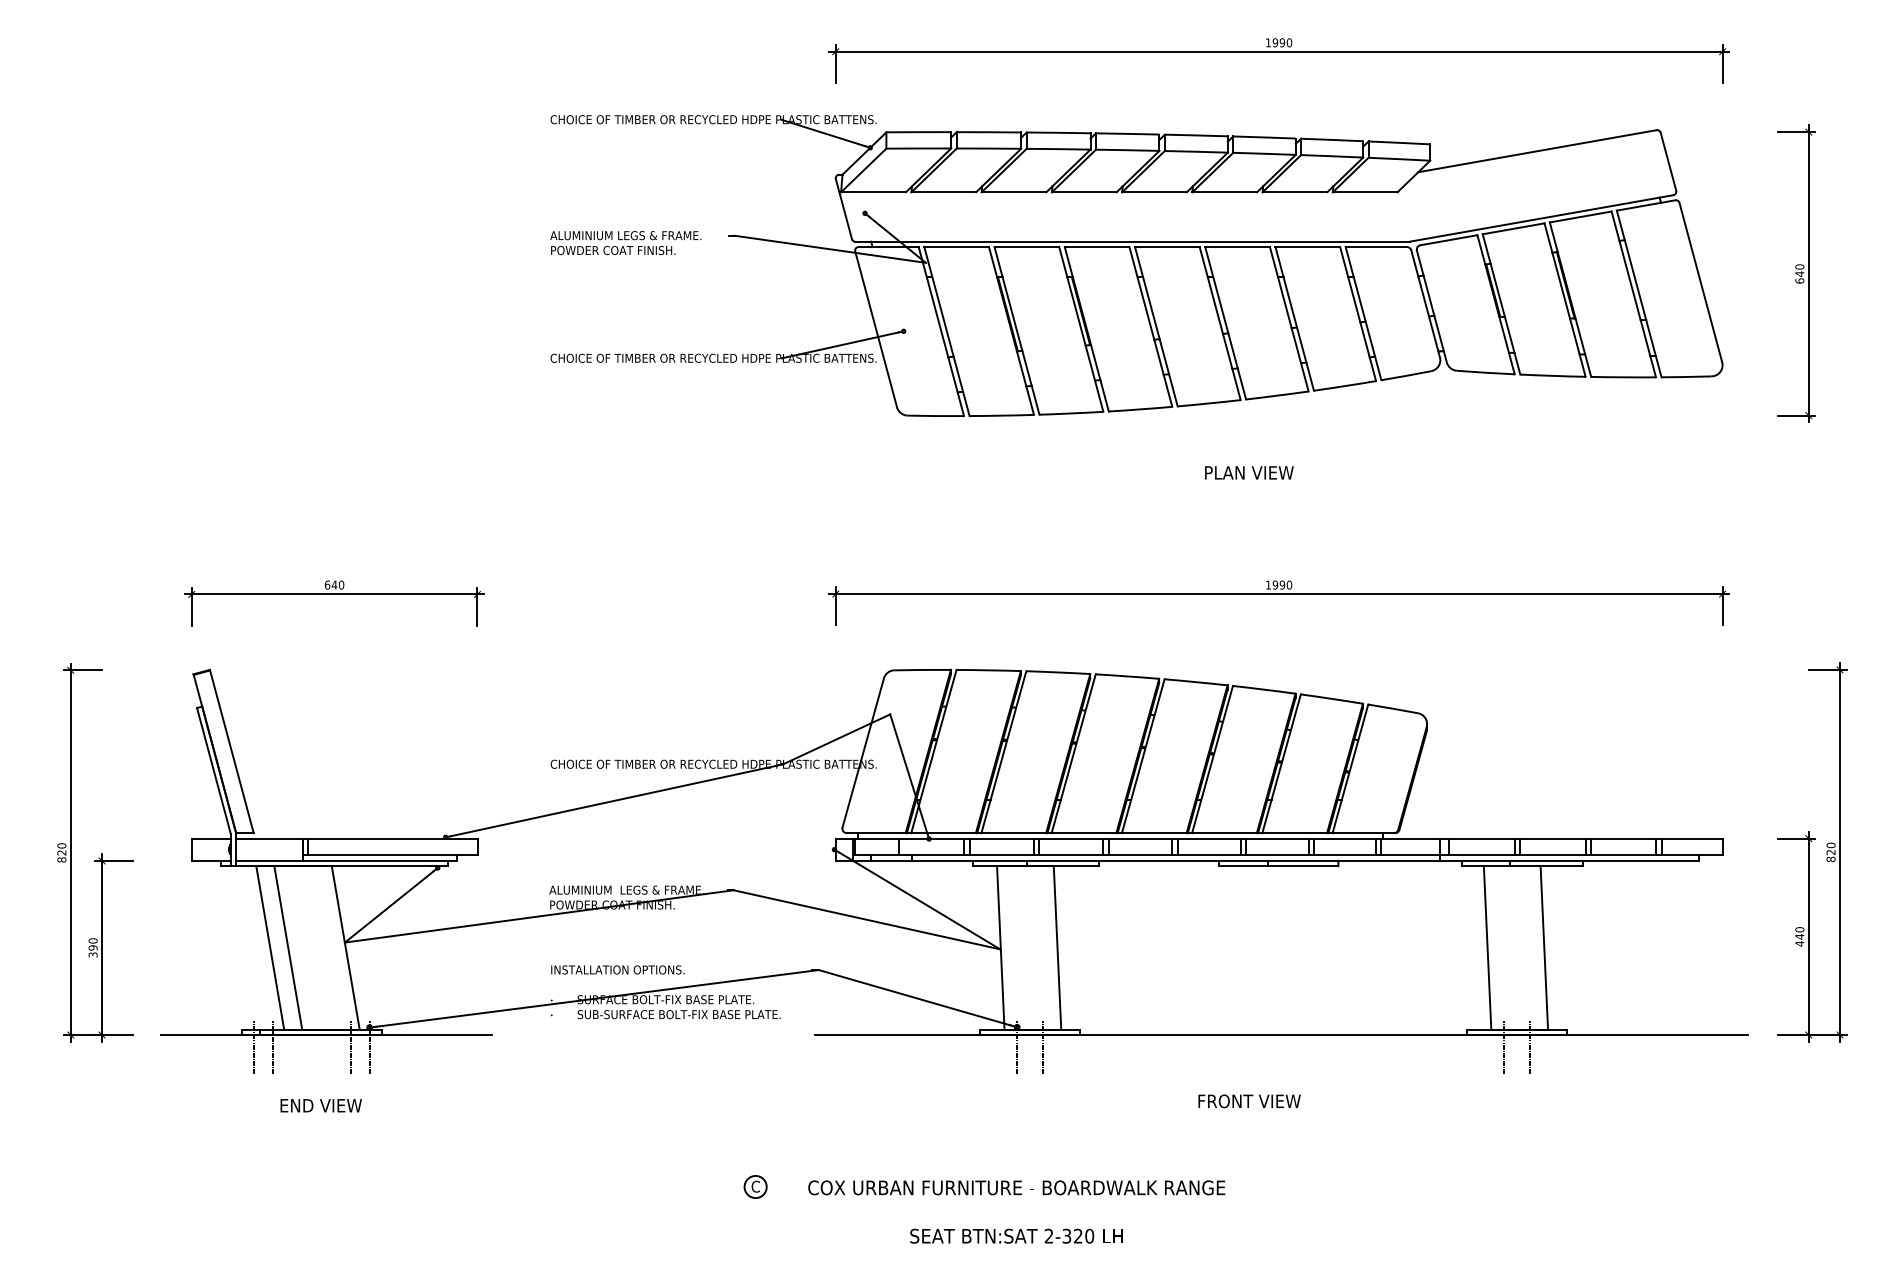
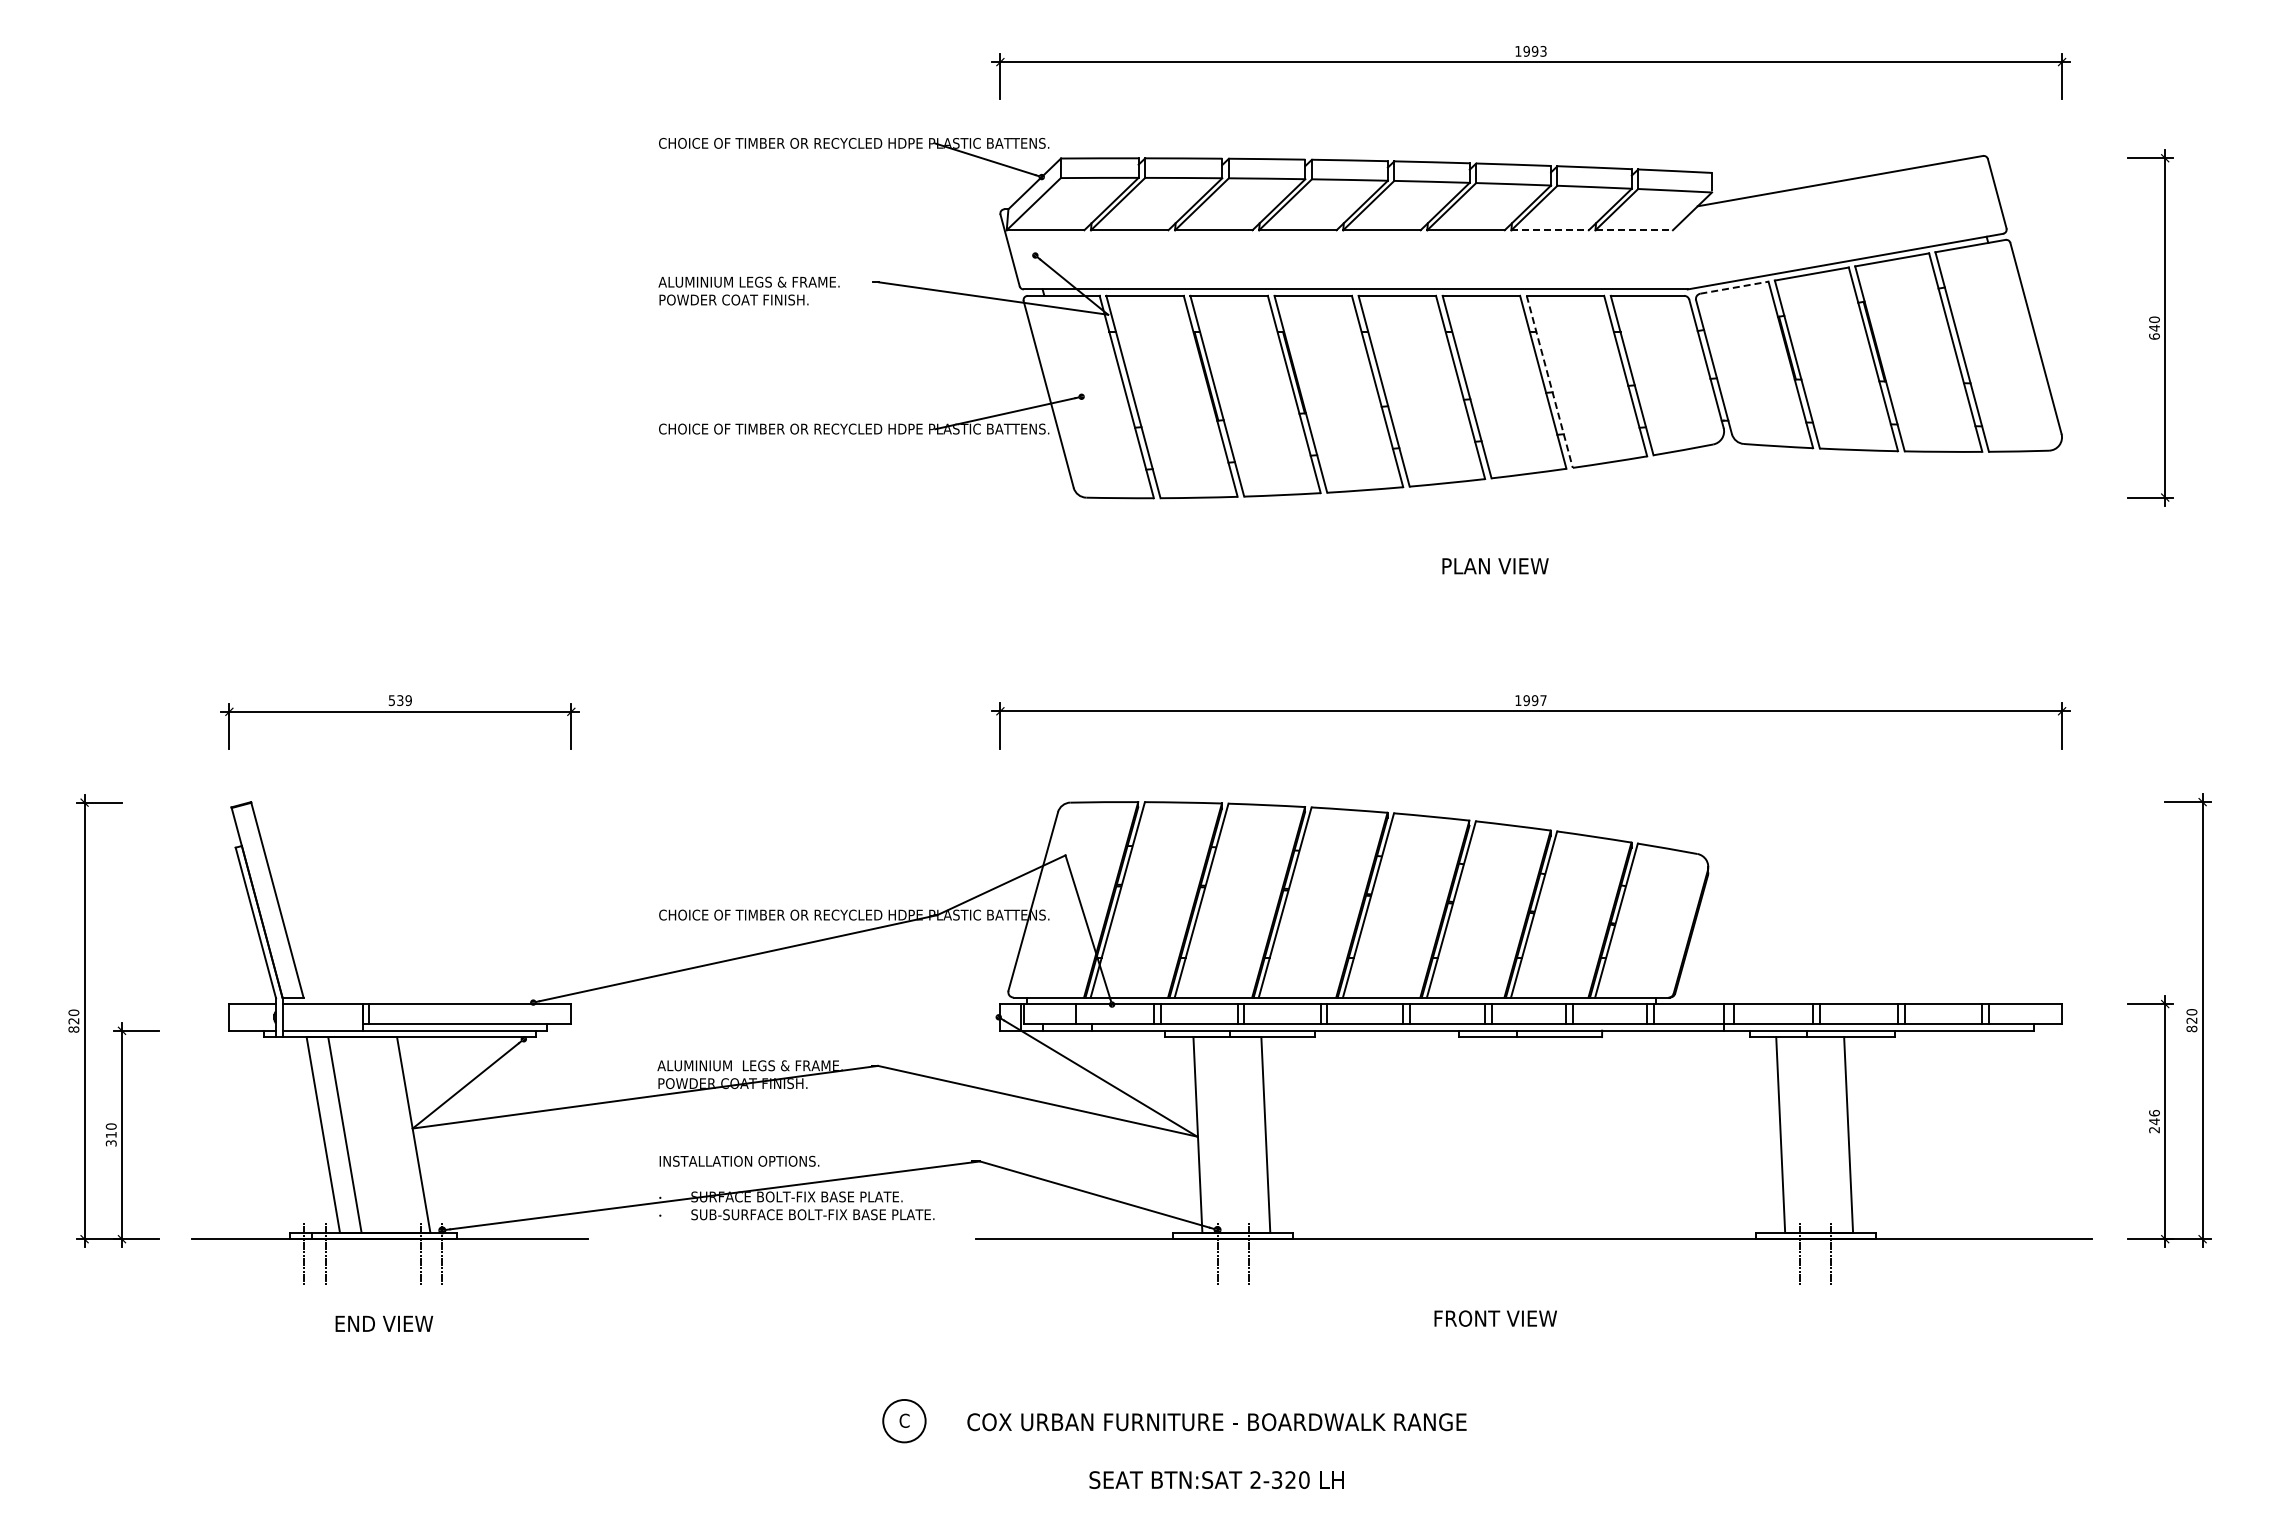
text: (1289, 42) -> (1543, 51), 1990 -> 1993
line: (1295, 192) -> (1550, 230), solid -> dashed
line: (1365, 192) -> (1634, 230), solid -> dashed
line: (1449, 240) -> (1734, 287), solid -> dashed
line: (1294, 319) -> (1549, 382), solid -> dashed
text: (333, 585) -> (399, 700), 640 -> 539
text: (1289, 585) -> (1543, 700), 1990 -> 1997
text: (1799, 936) -> (2154, 1121), 440 -> 246
text: (92, 947) -> (110, 1134), 390 -> 310
circle: (755, 1186) -> (904, 1420), size x1.6

